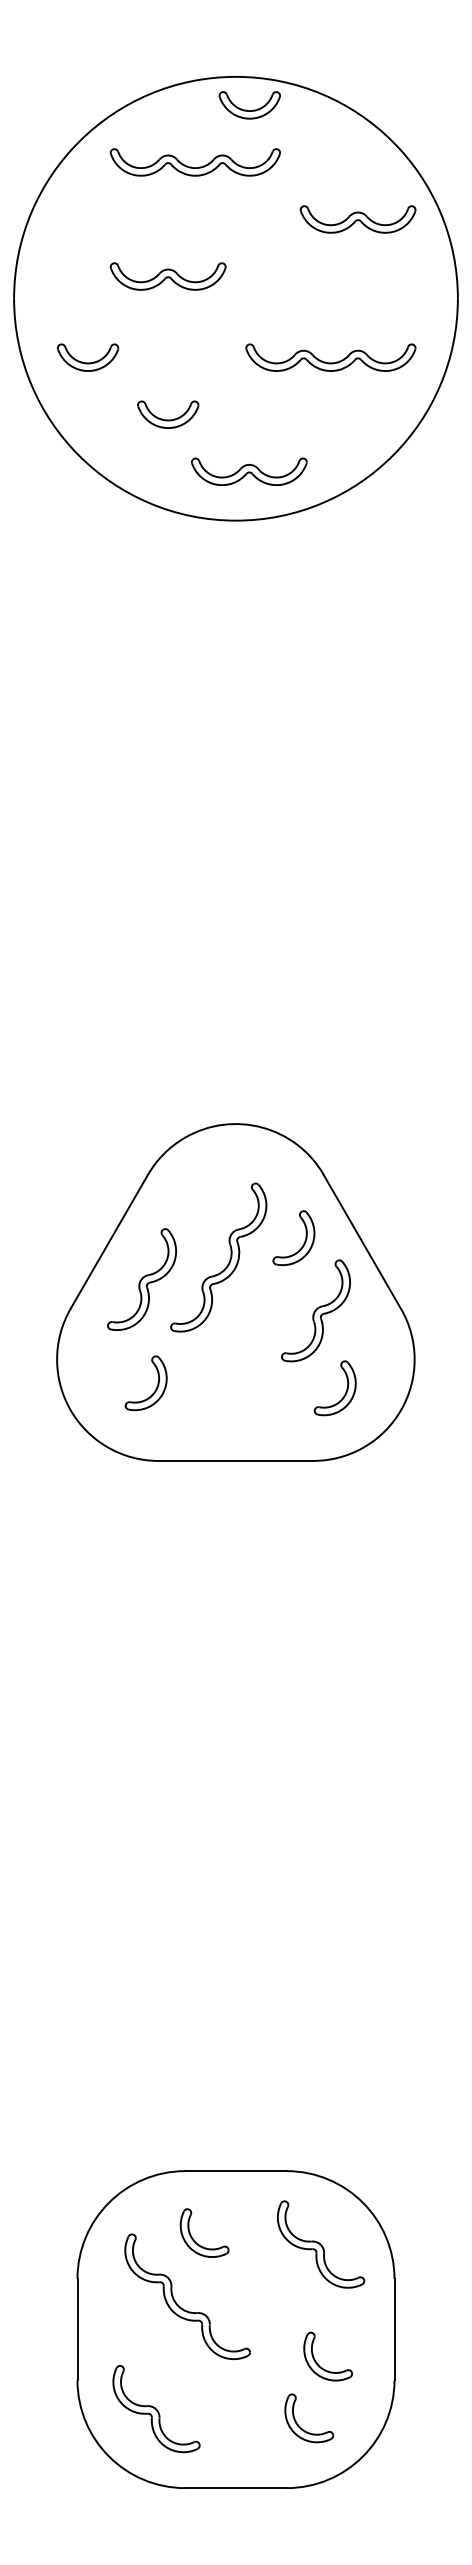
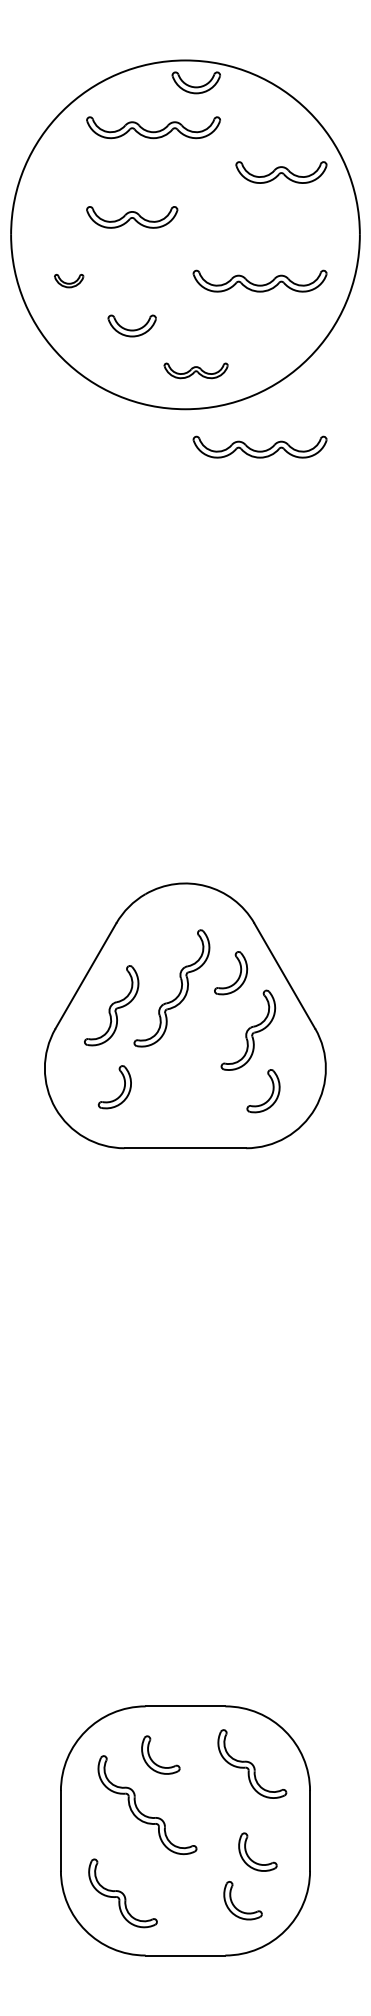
part: (87, 356) -> (68, 280), size x0.6
part: (249, 471) -> (196, 370), size x0.7
part: (330, 568) -> (259, 446), added

